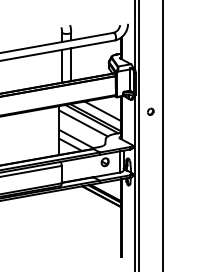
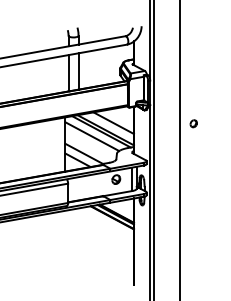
part: (150, 111) -> (193, 123), moved

